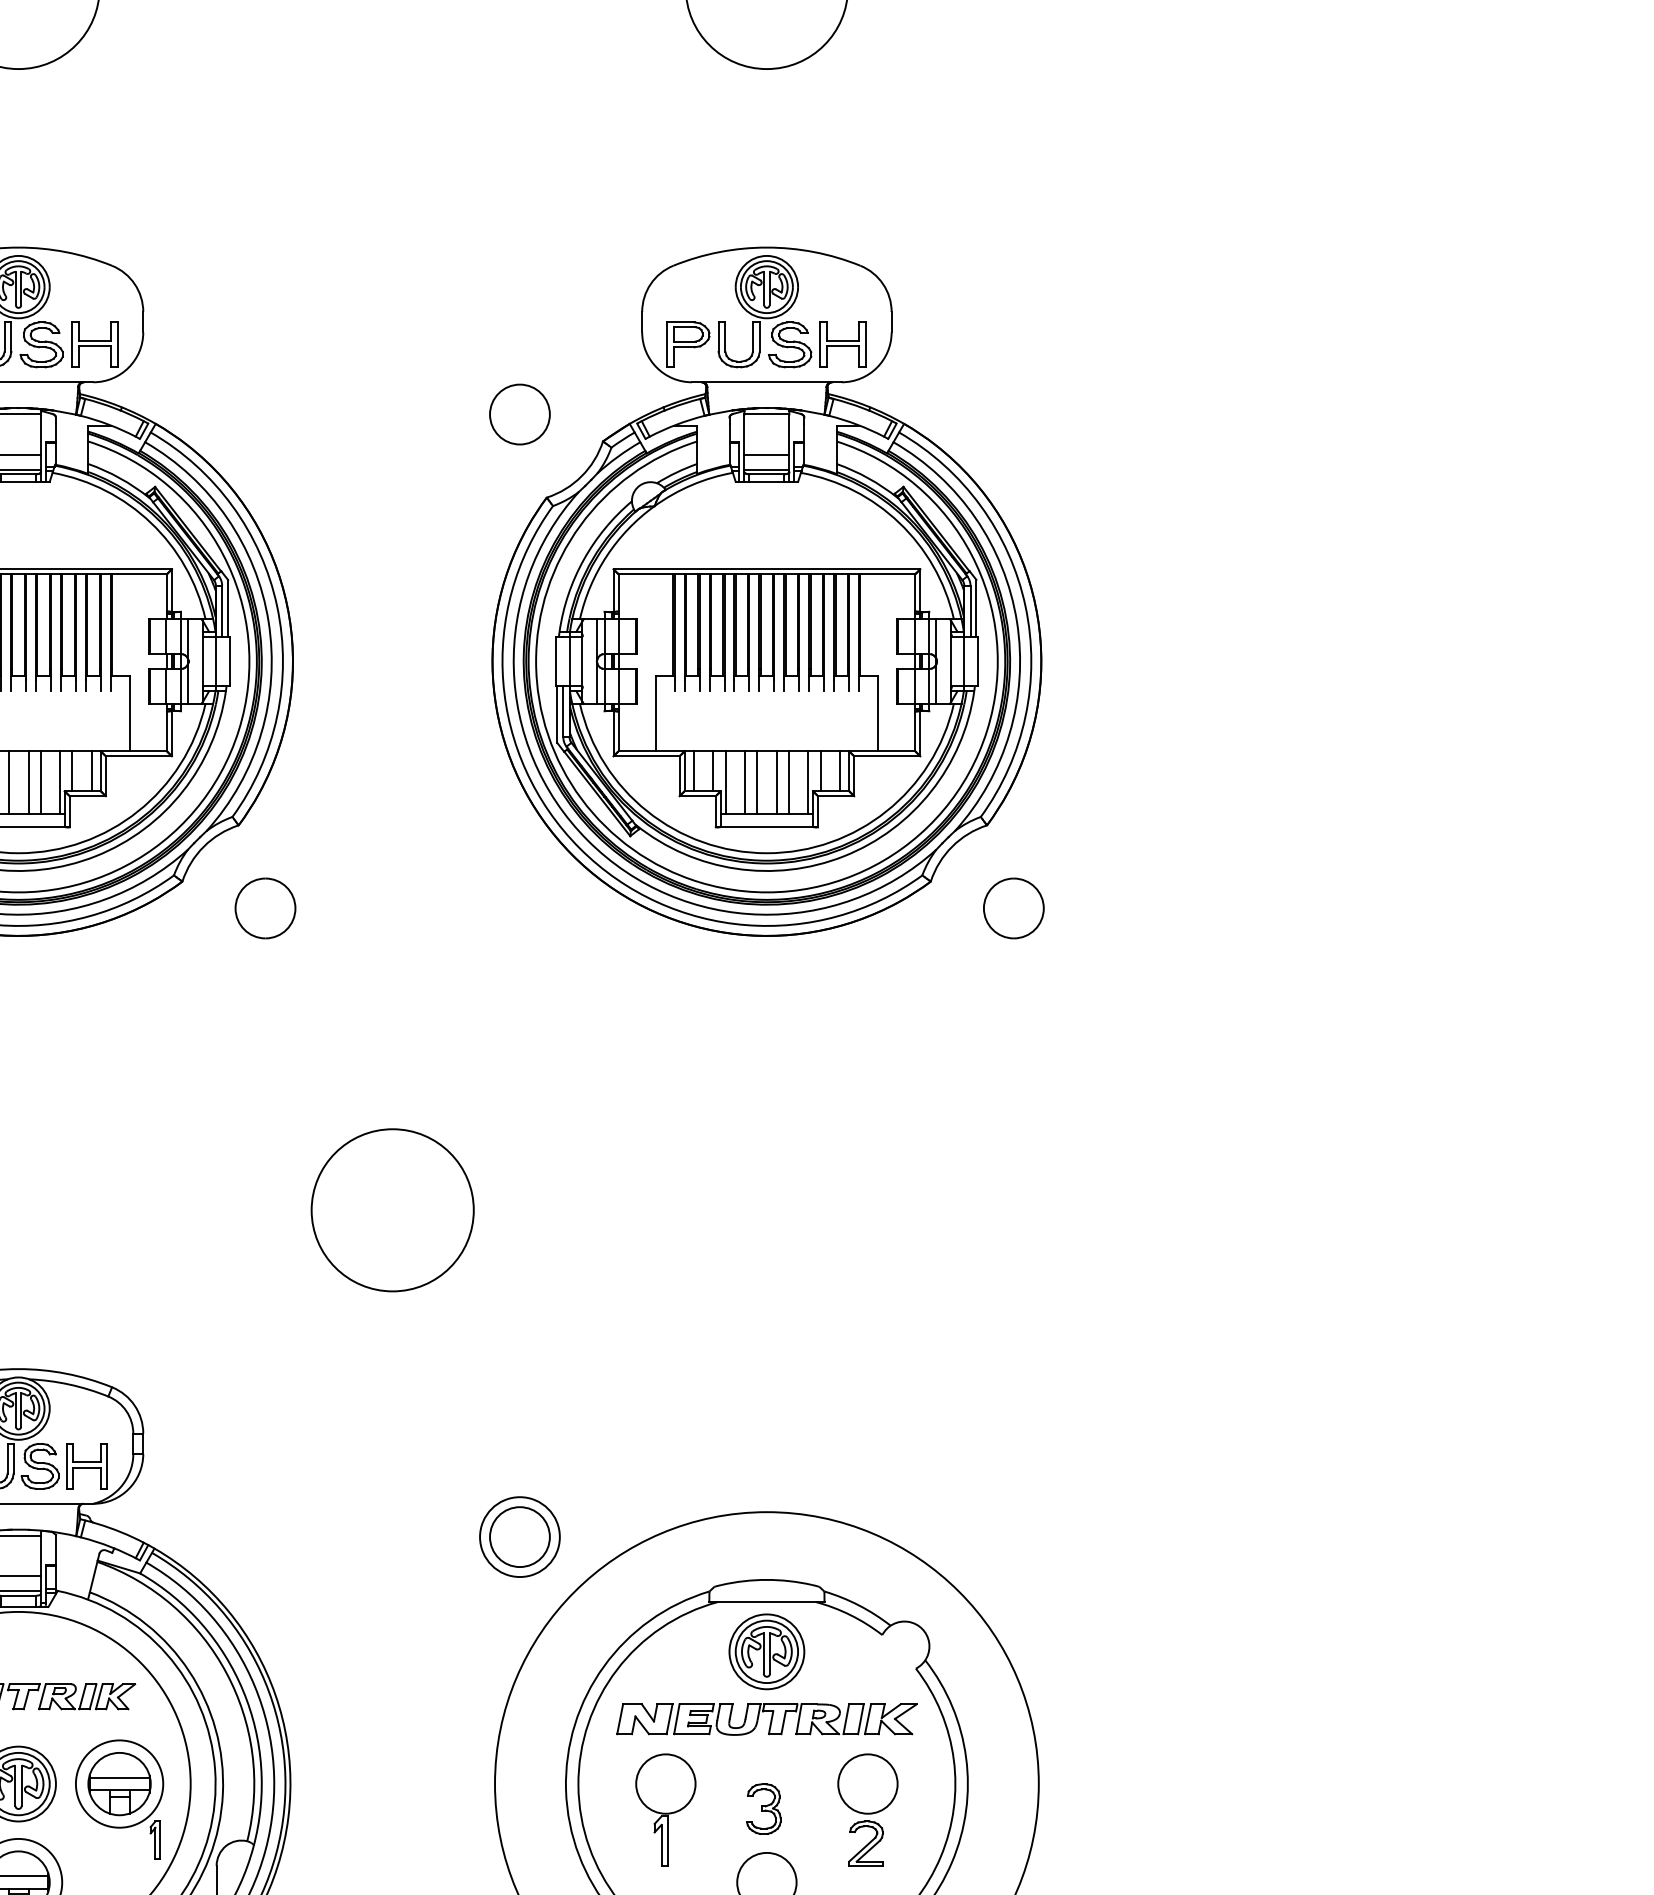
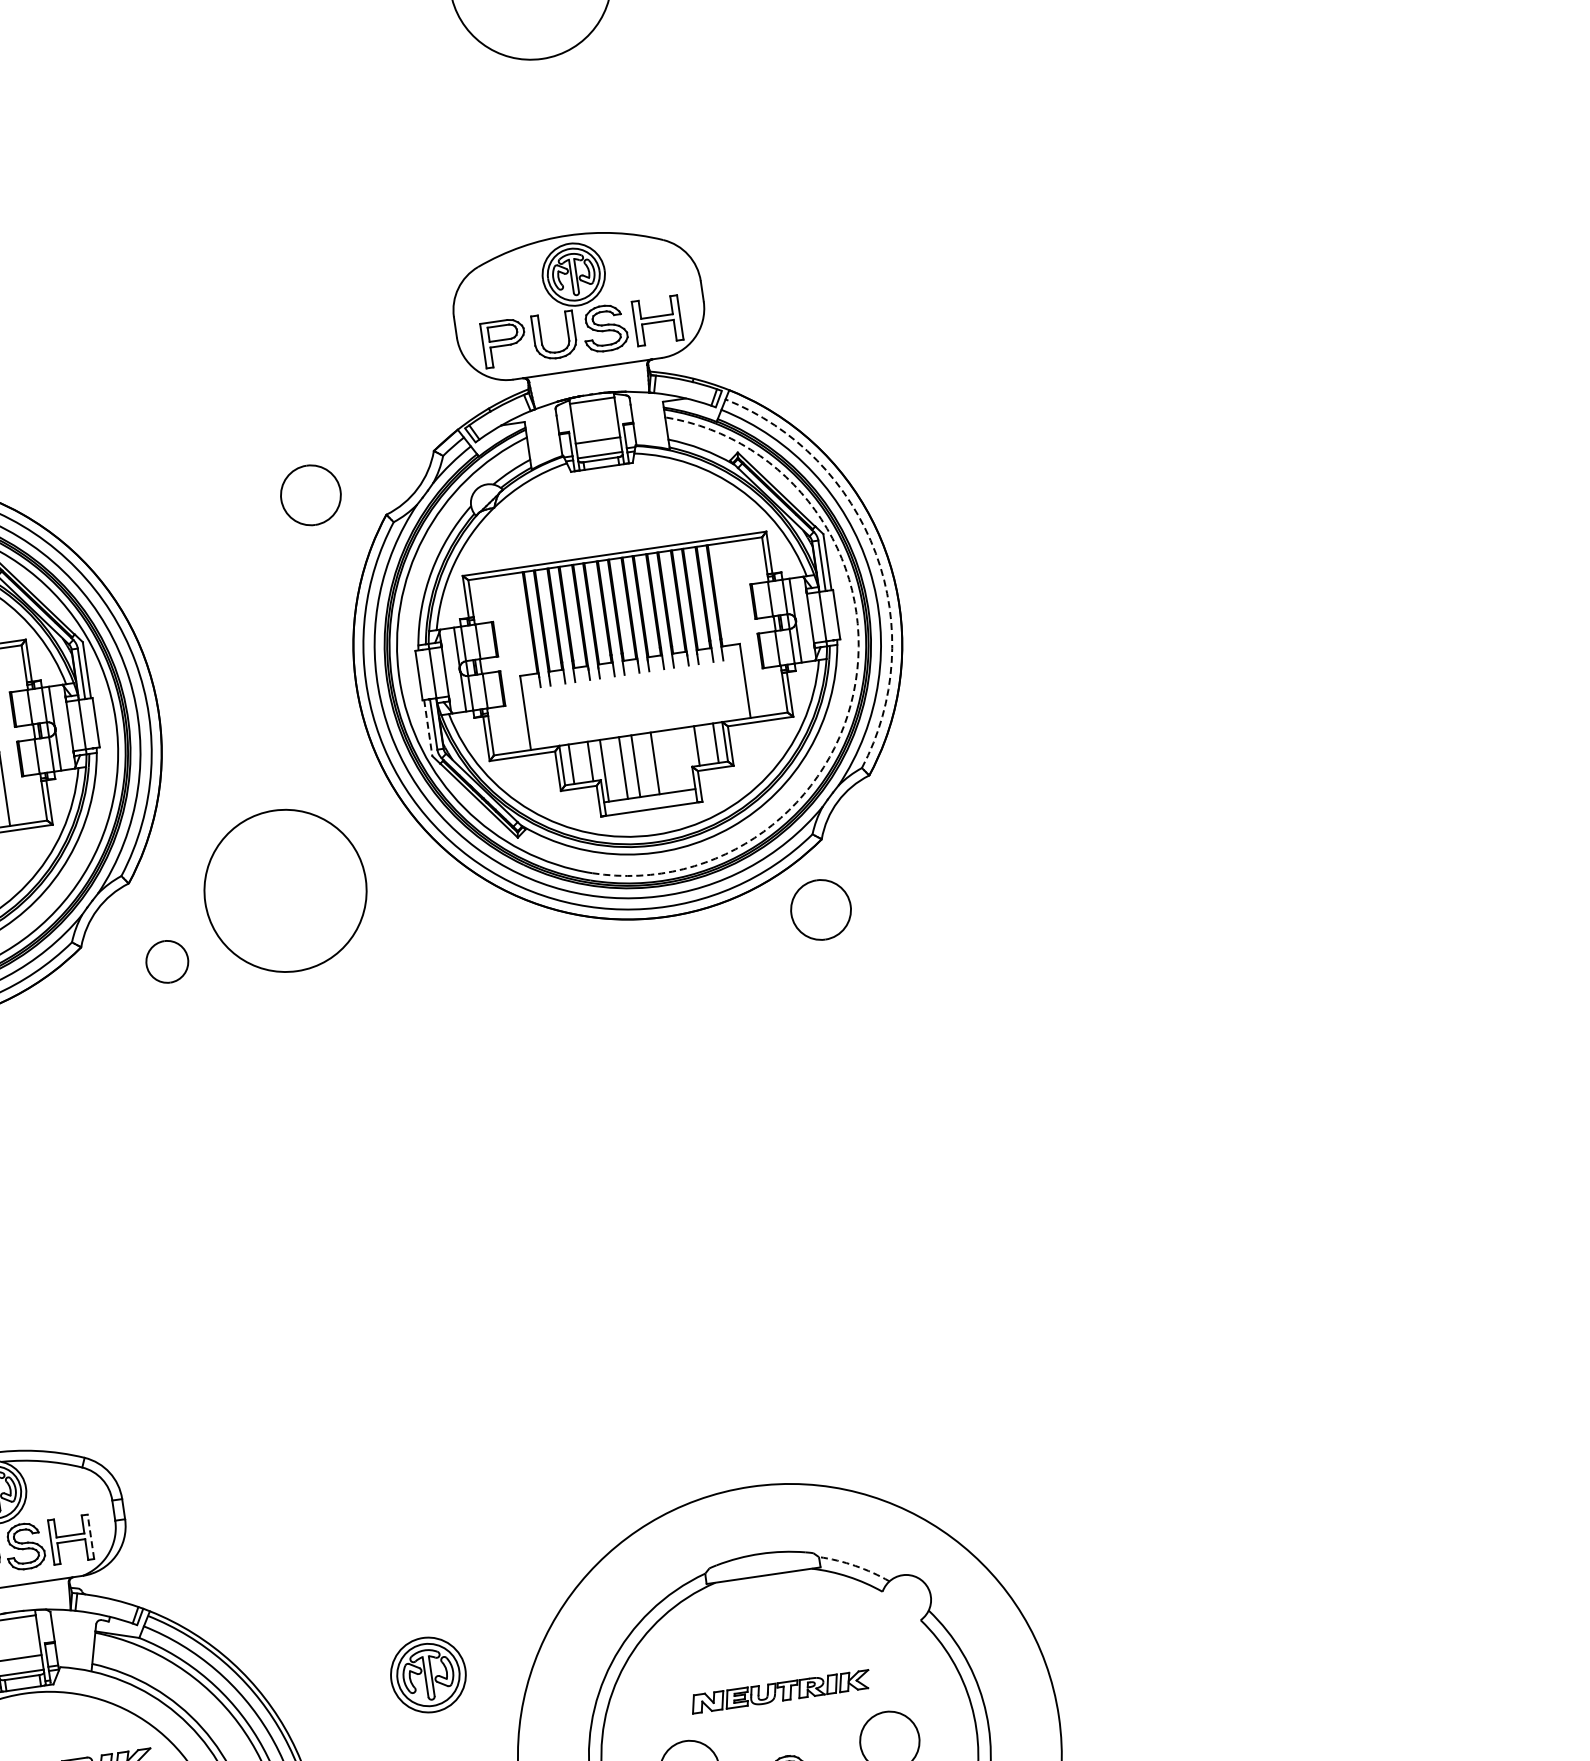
part: (519, 414) -> (310, 495), moved
arc: (1025, 606) -> (875, 553), solid -> dashed
line: (557, 715) -> (428, 728), solid -> dashed
arc: (987, 730) -> (856, 681), solid -> dashed
line: (789, 782) -> (667, 761), removed
line: (808, 782) -> (686, 758), removed
part: (265, 908) -> (167, 961), size x0.7
part: (1013, 908) -> (820, 910), moved
circle: (392, 1210) -> (285, 891), moved
line: (106, 1465) -> (90, 1536), solid -> dashed
part: (519, 1536) -> (509, 1546), removed
arc: (859, 1605) -> (855, 1565), solid -> dashed
part: (766, 1651) -> (427, 1674), moved
part: (766, 1719) -> (780, 1692), size x0.6

